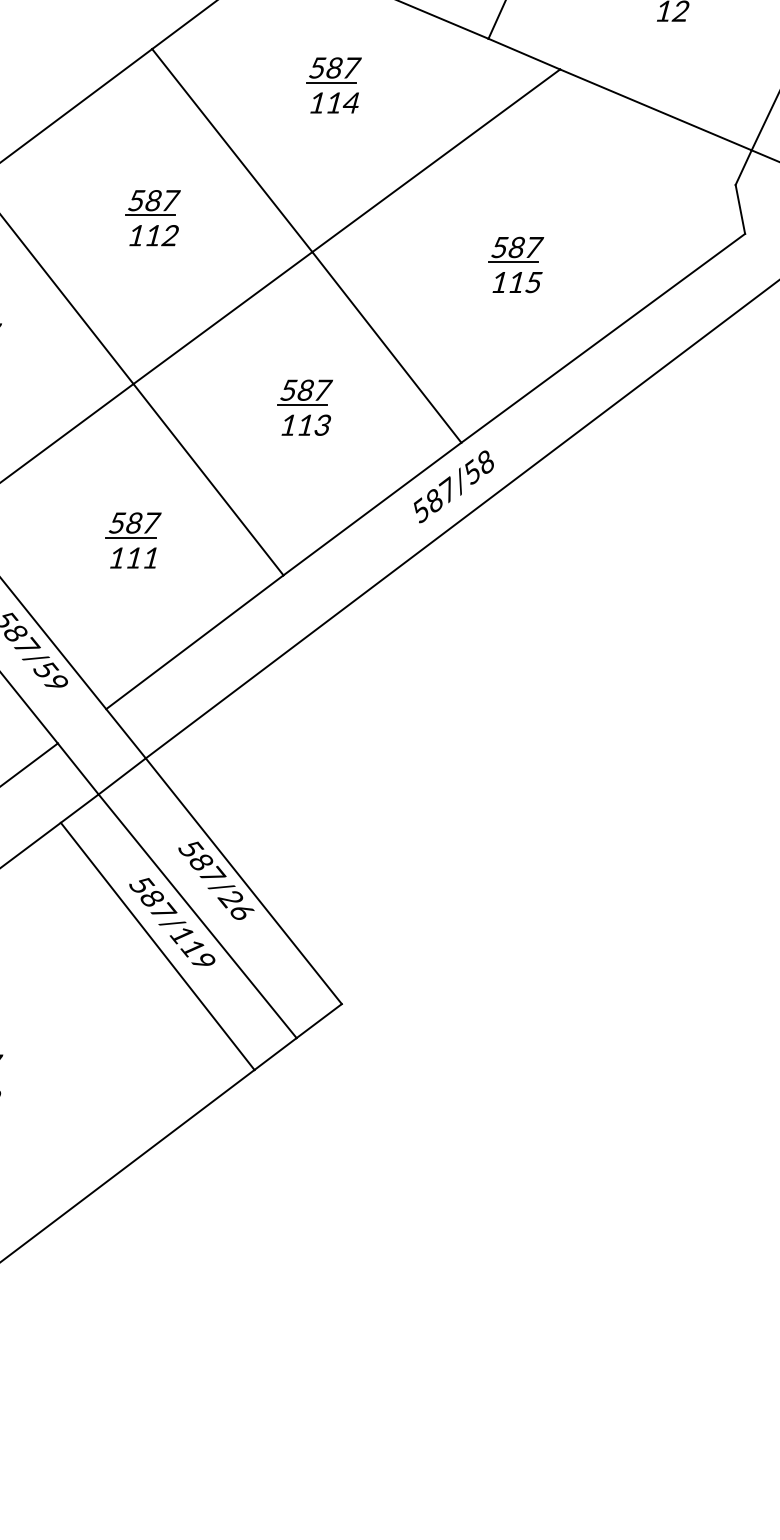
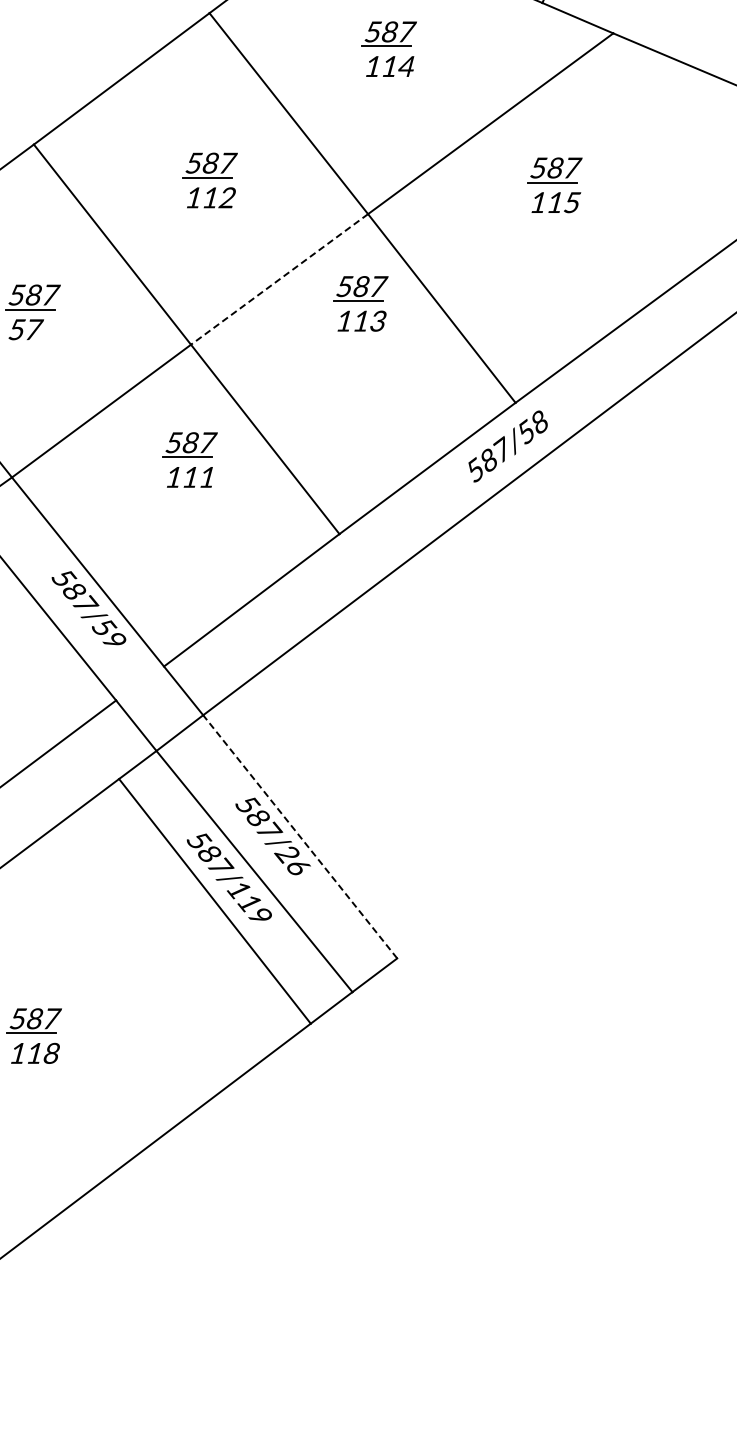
part: (516, 264) -> (555, 184), moved
line: (222, 318) -> (279, 279), solid -> dashed
part: (304, 407) -> (360, 303), moved
part: (133, 540) -> (190, 460), moved
line: (243, 880) -> (299, 836), solid -> dashed

